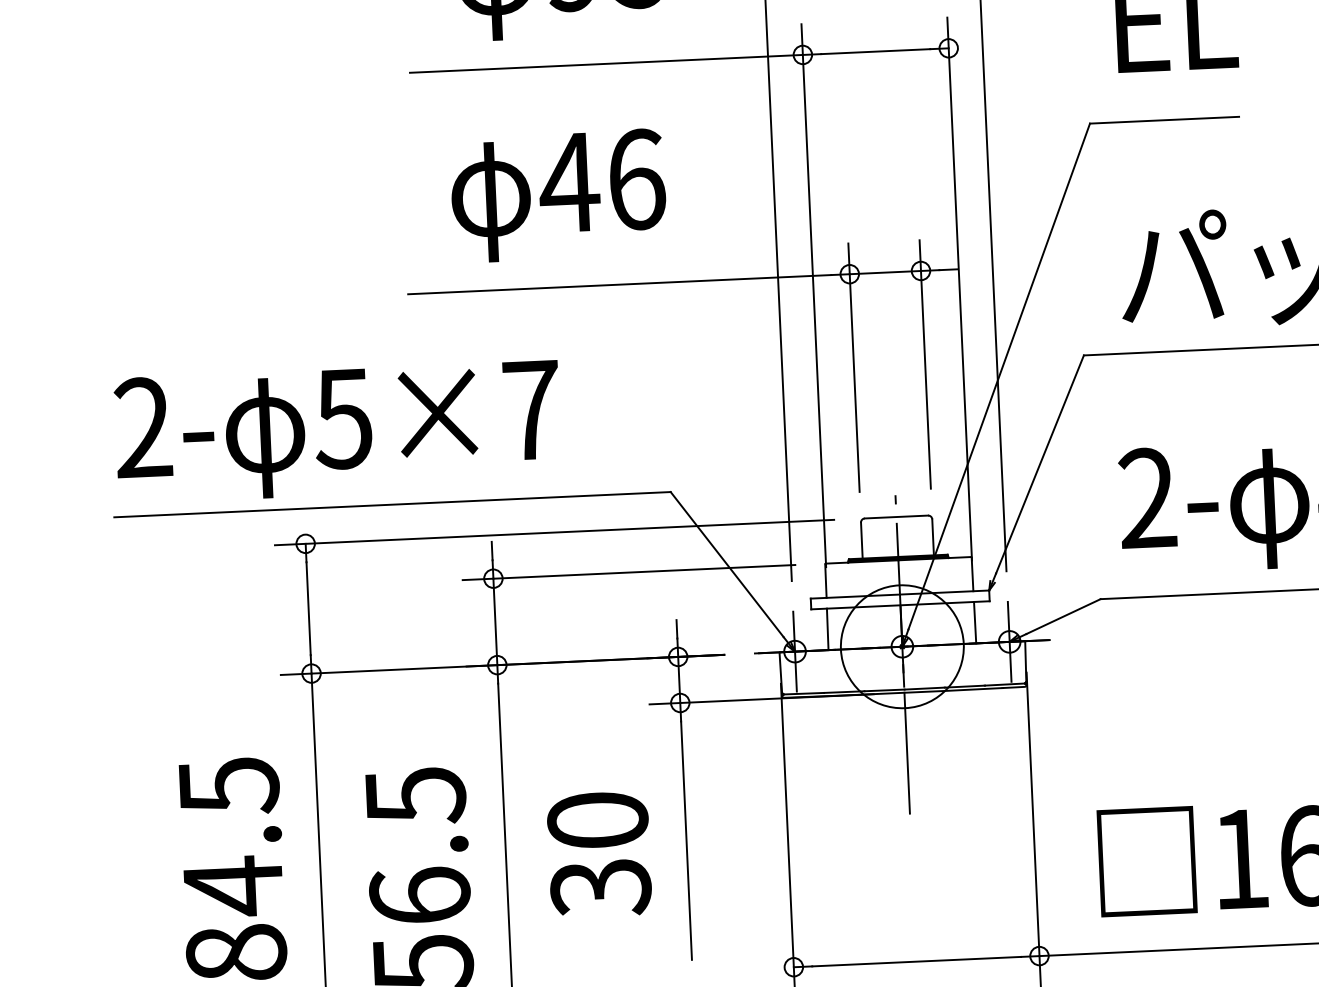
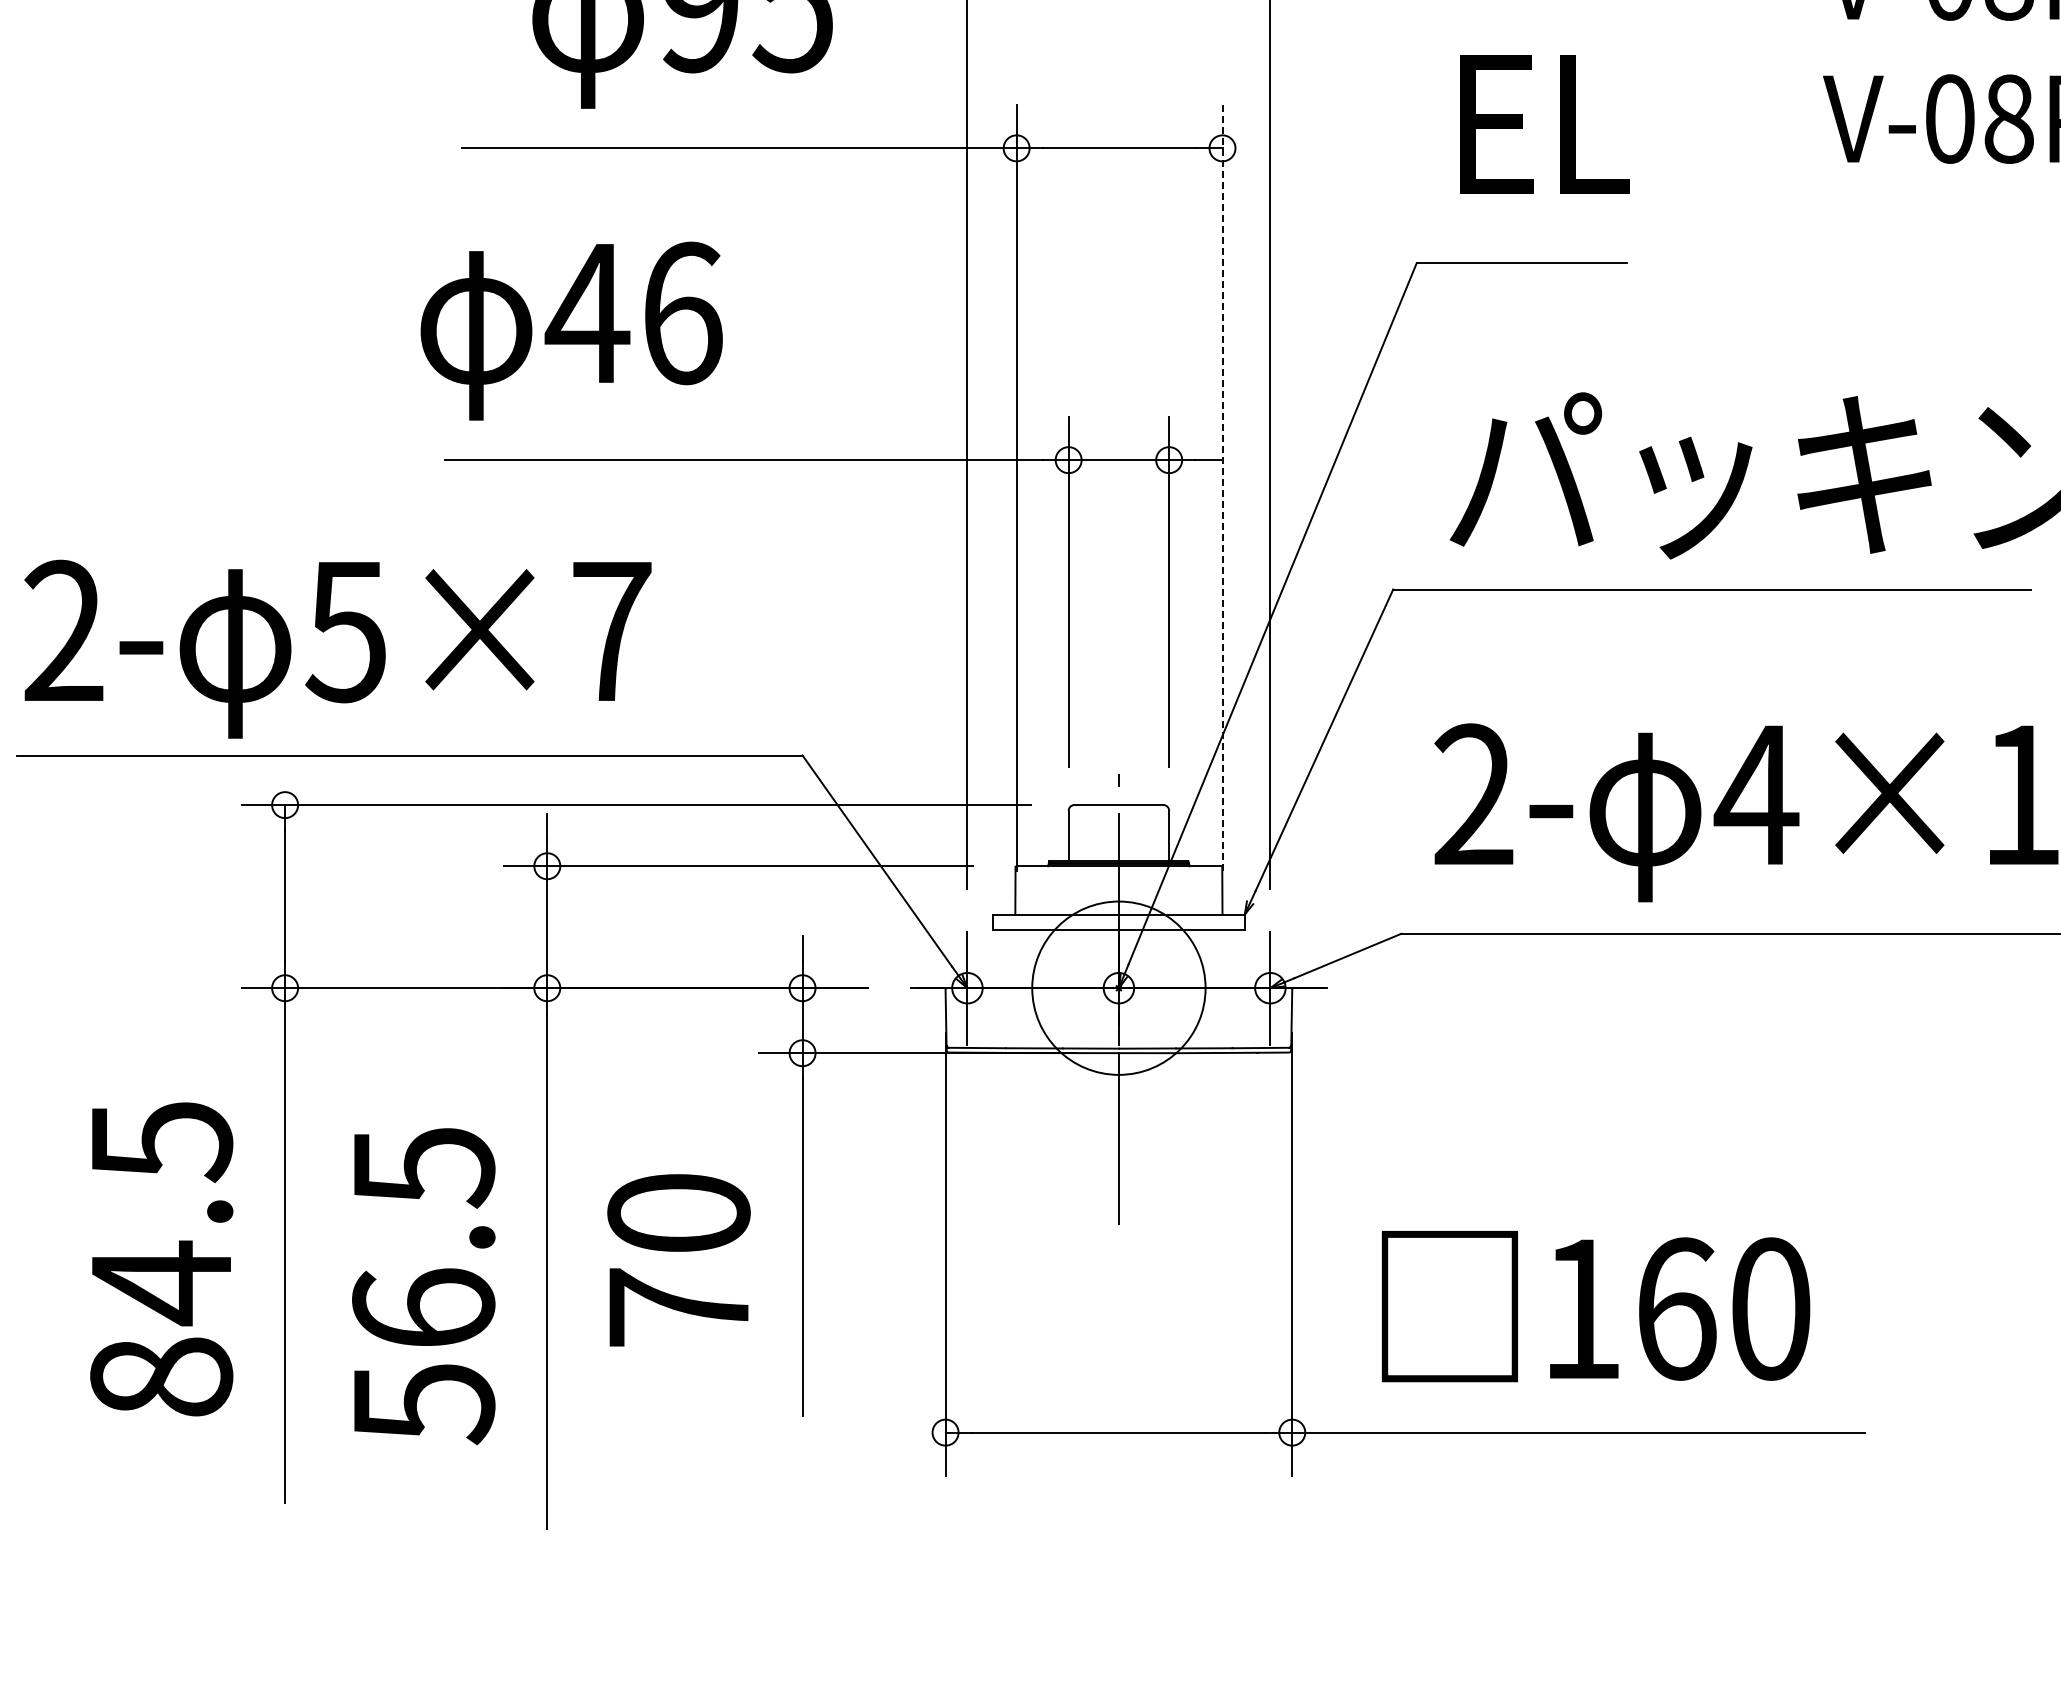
text: (558, 195) -> (571, 330), moved
line: (959, 288) -> (1222, 487), solid -> dashed
line: (974, 622) -> (1222, 958), removed
line: (827, 629) -> (1014, 958), removed
text: (600, 887) -> (678, 1308), 30 -> 70

